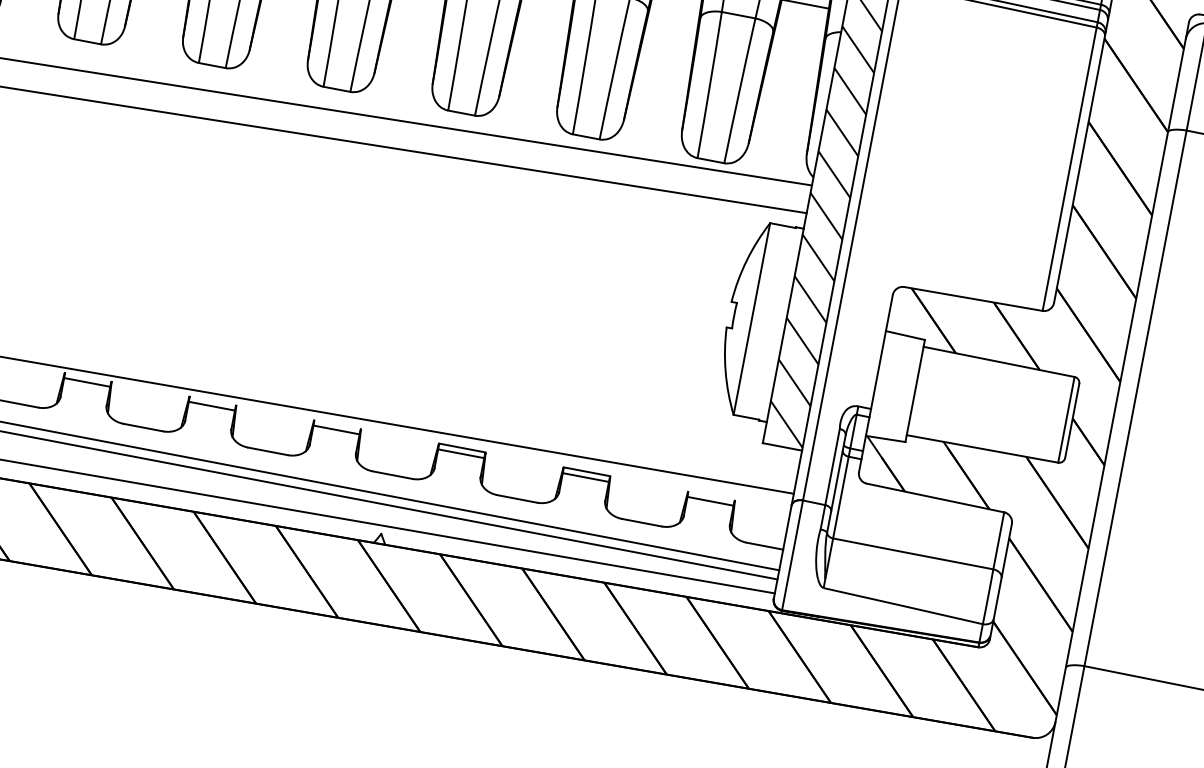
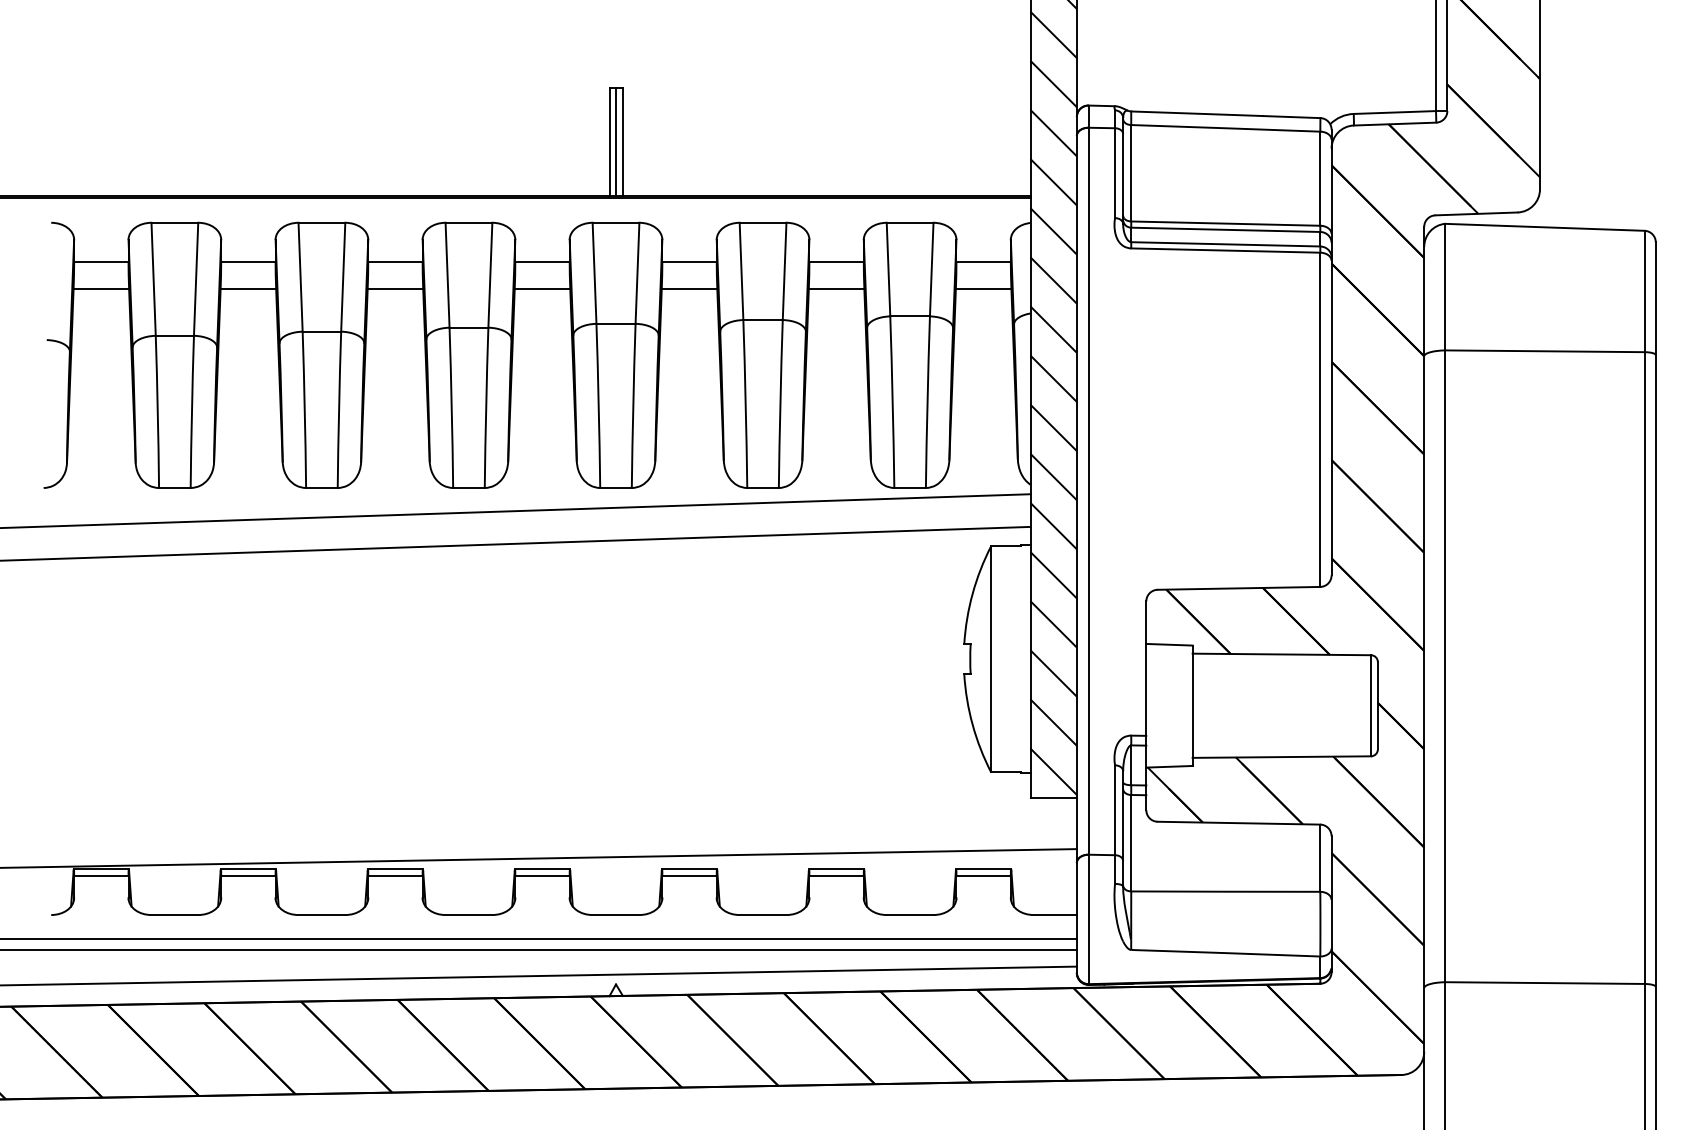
line: (87, 376) -> (247, 868), added
line: (213, 400) -> (395, 868), added
line: (337, 423) -> (542, 868), added
line: (711, 495) -> (983, 868), added

